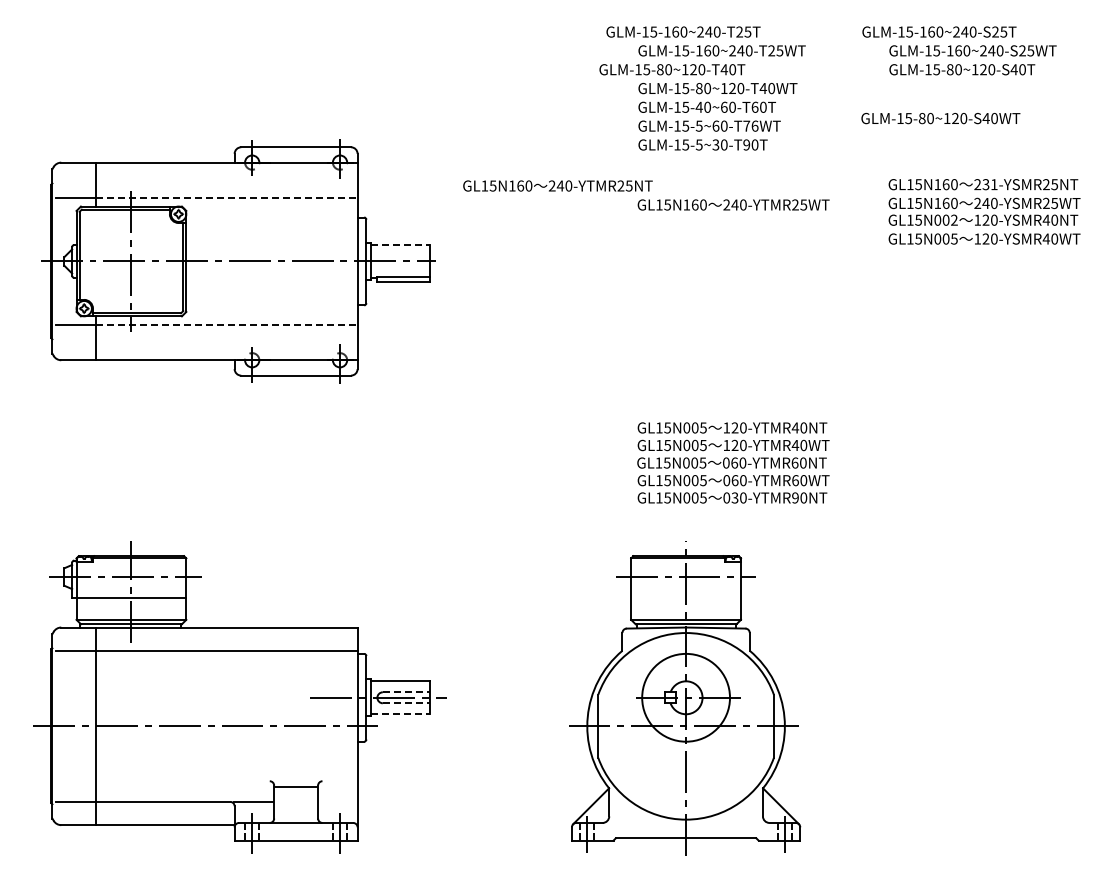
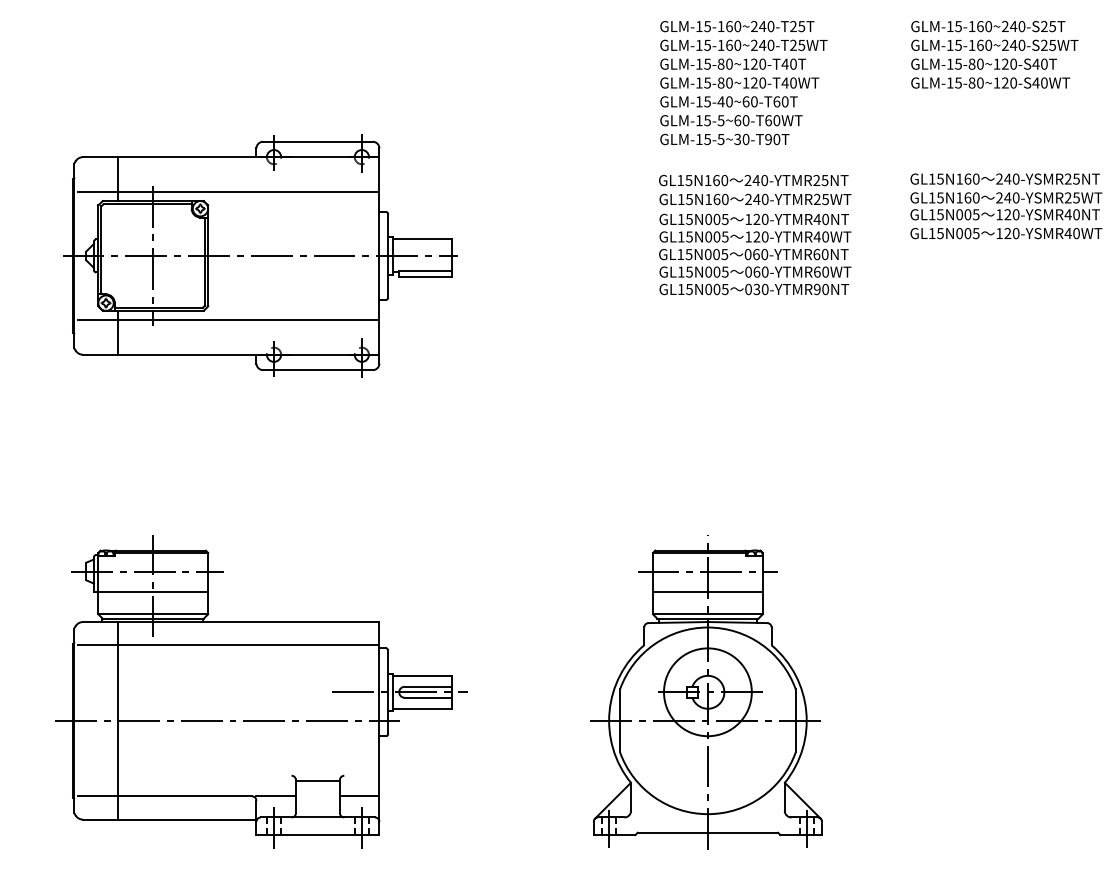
text: (683, 31) -> (737, 26), moved
text: (939, 31) -> (988, 26), moved
text: (672, 69) -> (733, 64), moved
text: (940, 118) -> (990, 83), moved
text: (750, 125) -> (772, 120), GLM-15-5~60-T76WT -> GLM-15-5~60-T60WT
text: (989, 184) -> (1011, 179), 231-YSMR25NT -> 240-YSMR25NT
text: (557, 185) -> (753, 180), moved
line: (226, 197) -> (248, 192), dashed -> solid
text: (954, 219) -> (976, 214), GL15N002 -> GL15N005
line: (400, 244) -> (422, 239), dashed -> solid
line: (226, 325) -> (248, 320), dashed -> solid
text: (733, 462) -> (755, 254), moved
line: (685, 597) -> (707, 592), added
line: (406, 692) -> (428, 687), dashed -> solid
line: (406, 703) -> (428, 698), dashed -> solid
line: (400, 714) -> (422, 709), dashed -> solid
line: (338, 801) -> (360, 796), added

